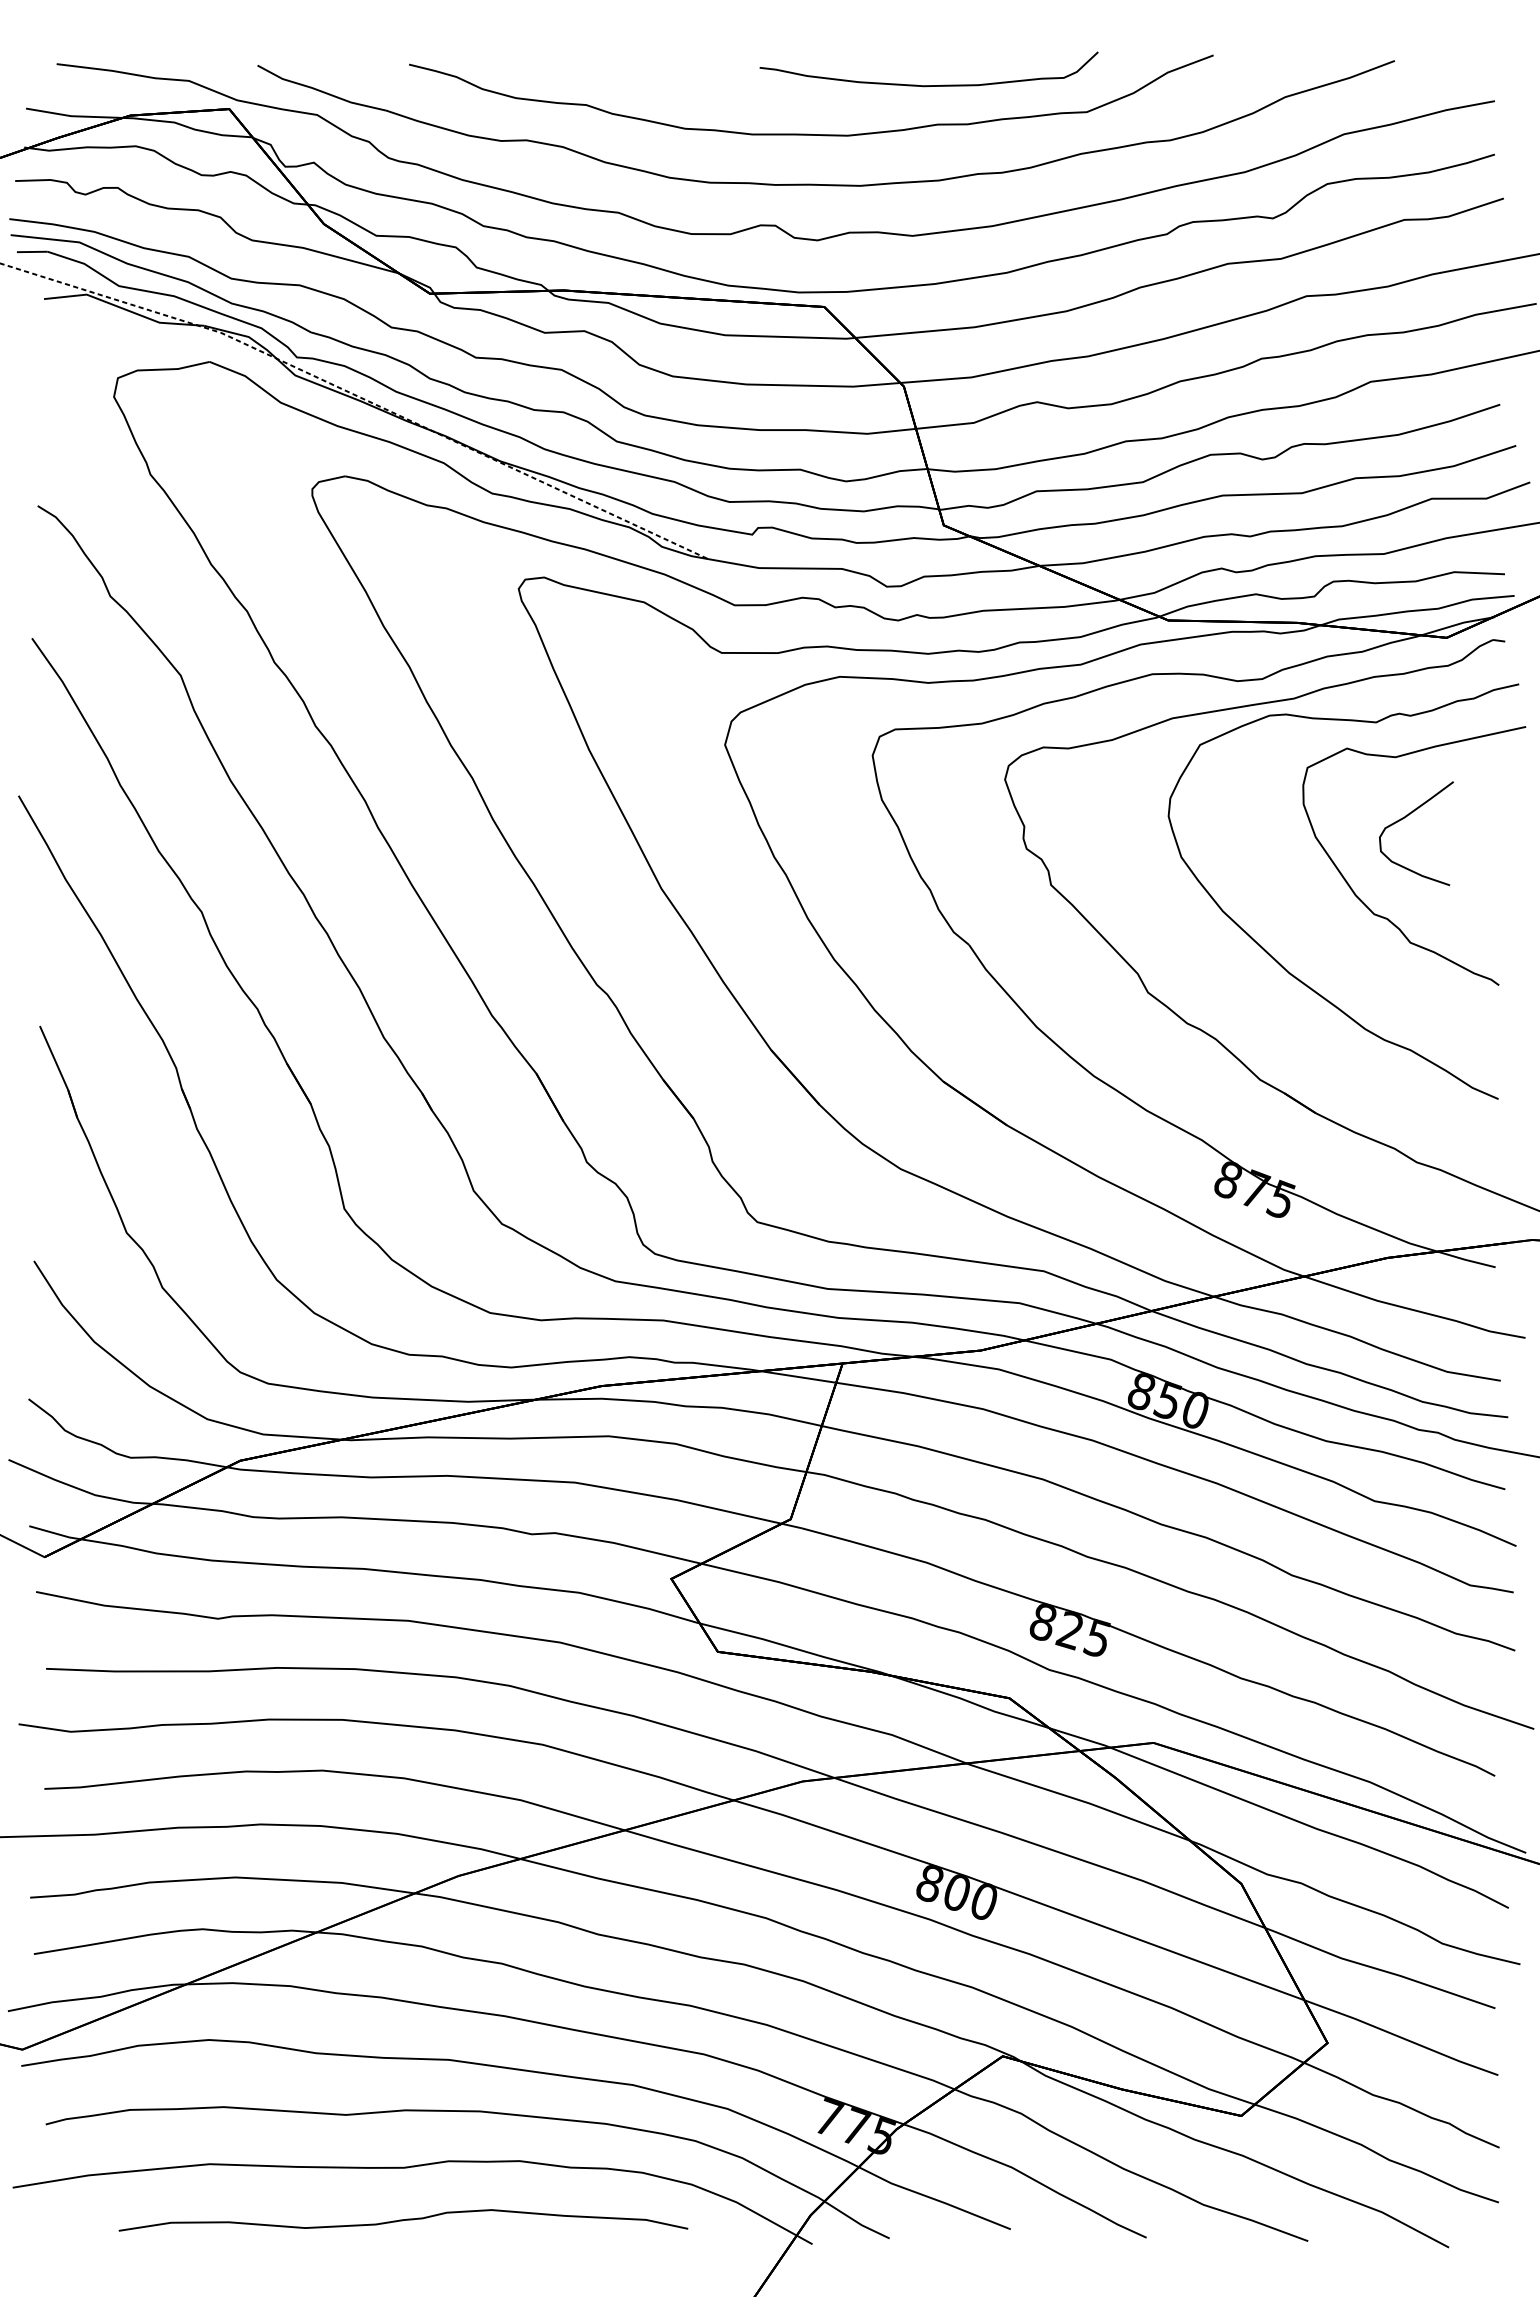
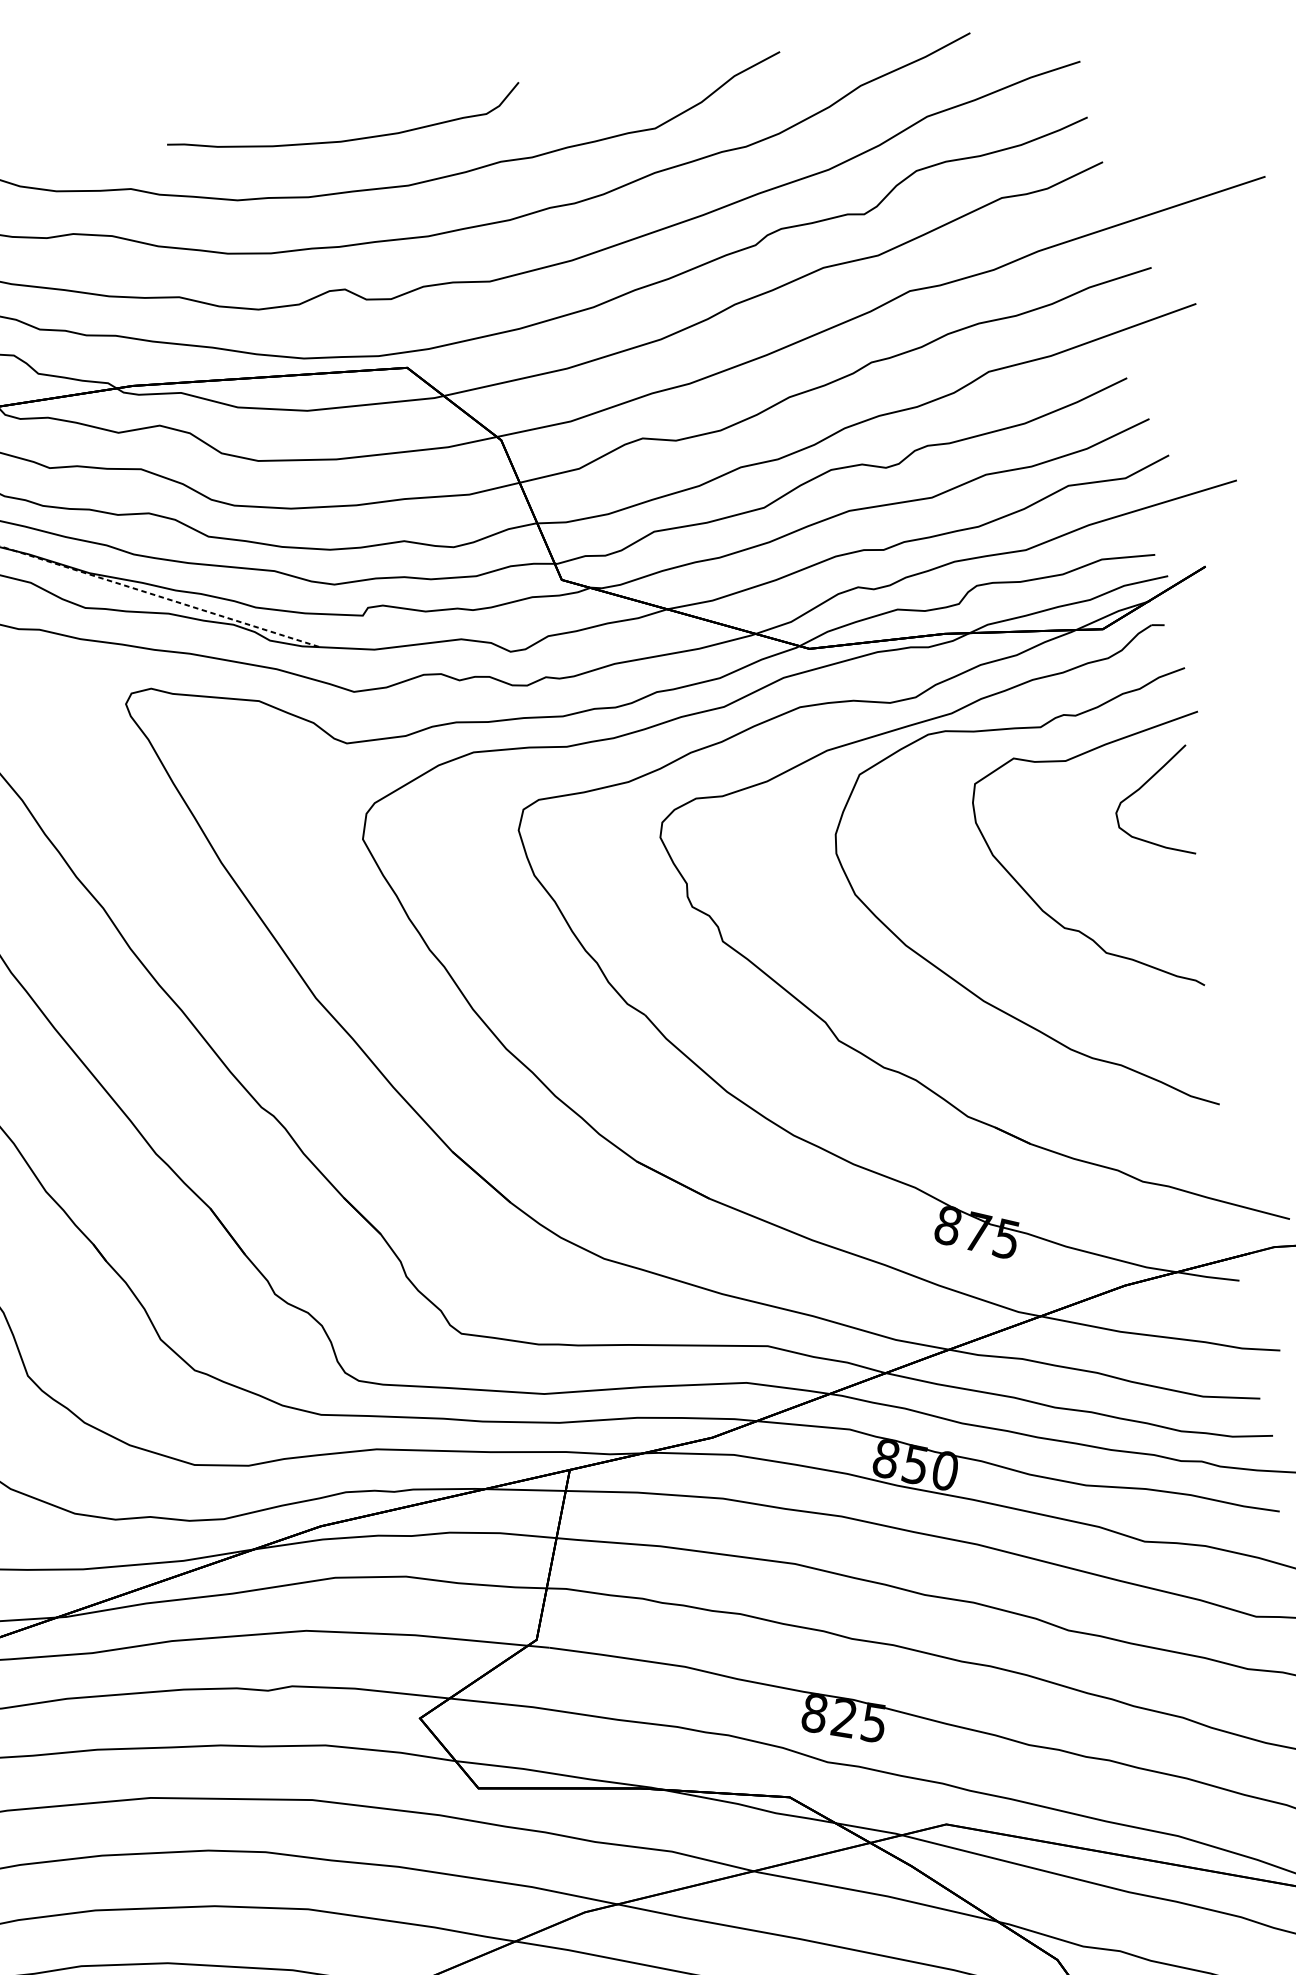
curve: (928, 85) -> (345, 140), moved
curve: (1406, 817) -> (1141, 788), moved

